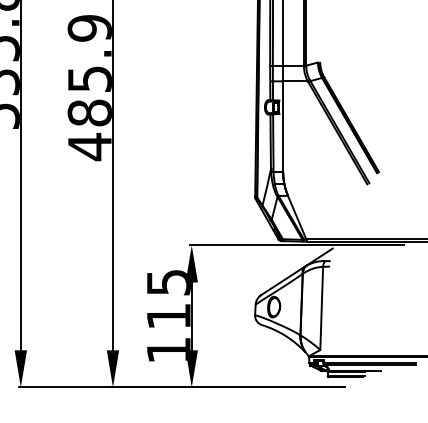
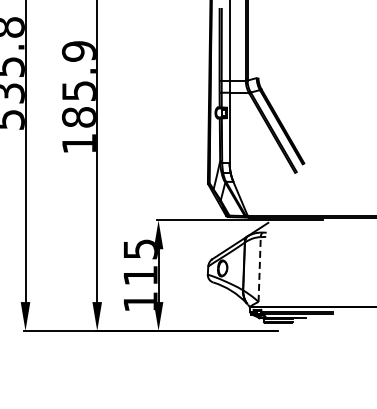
text: (88, 146) -> (78, 143), 485.9 -> 185.9
line: (321, 308) -> (259, 269), solid -> dashed

